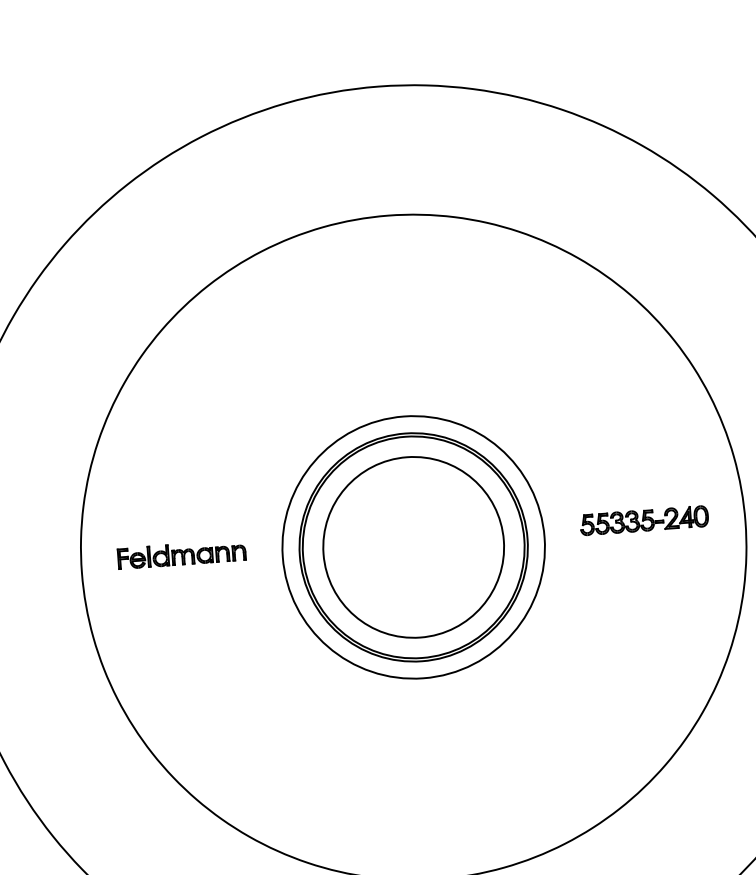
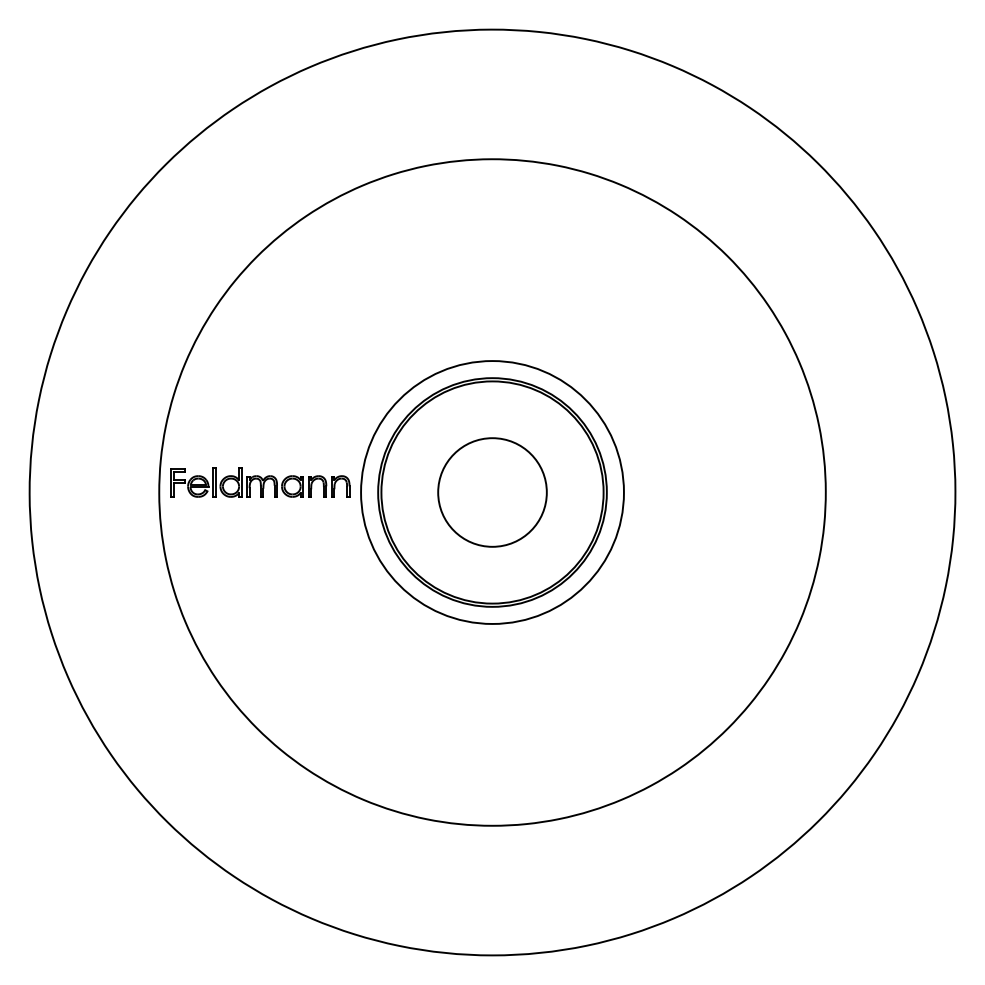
part: (643, 520) -> (724, 482), removed
circle: (413, 547) -> (492, 492), size x0.6
part: (181, 554) -> (260, 482), size x1.4

